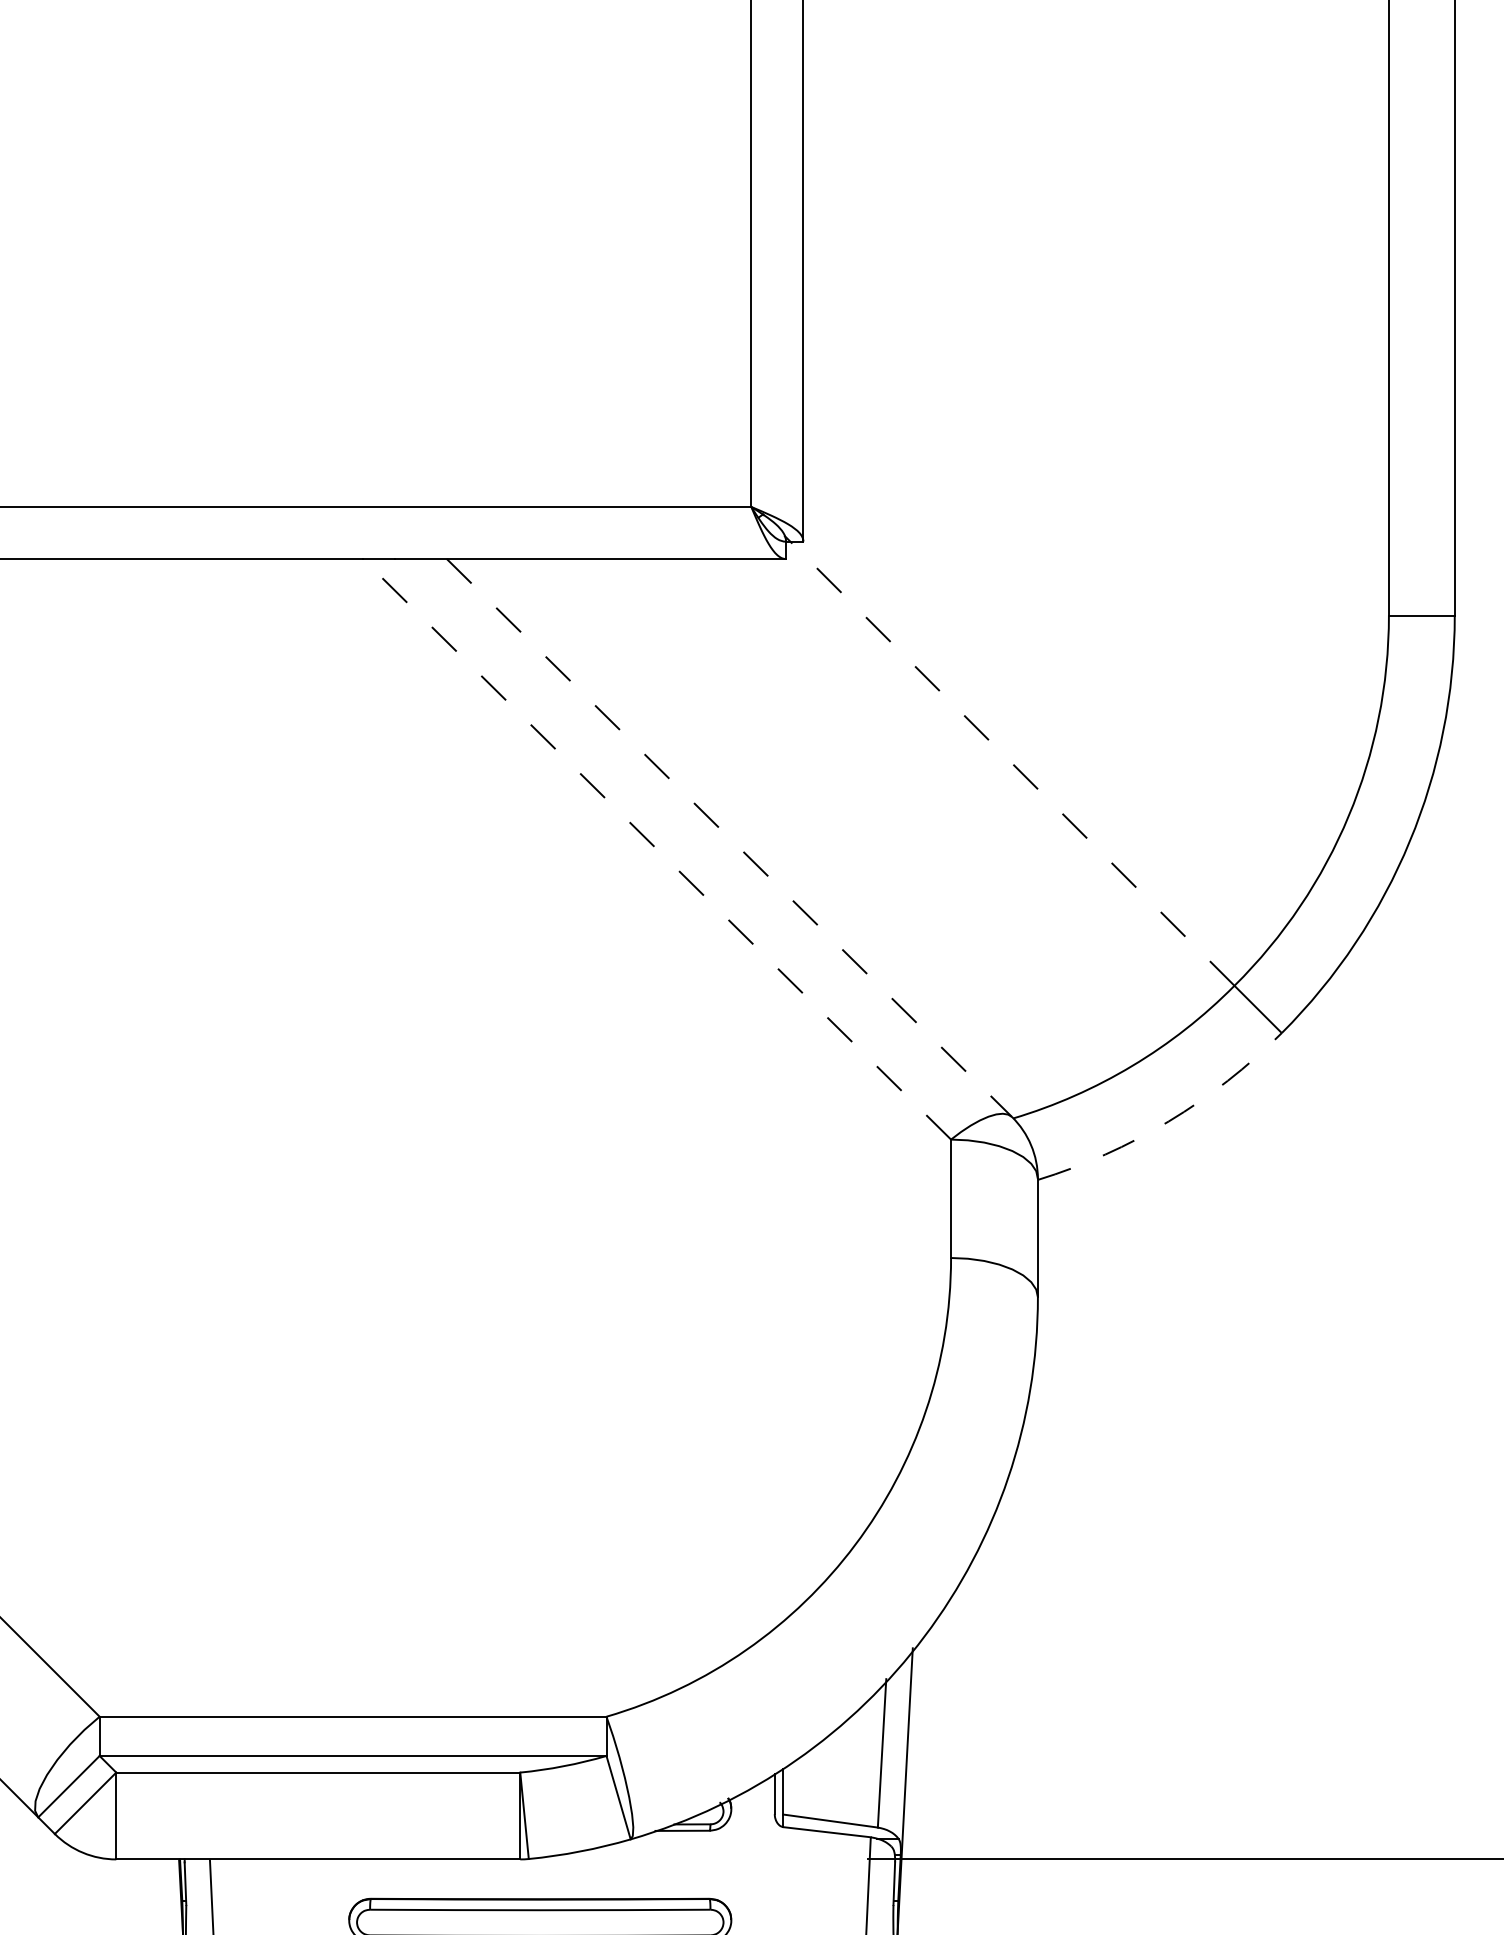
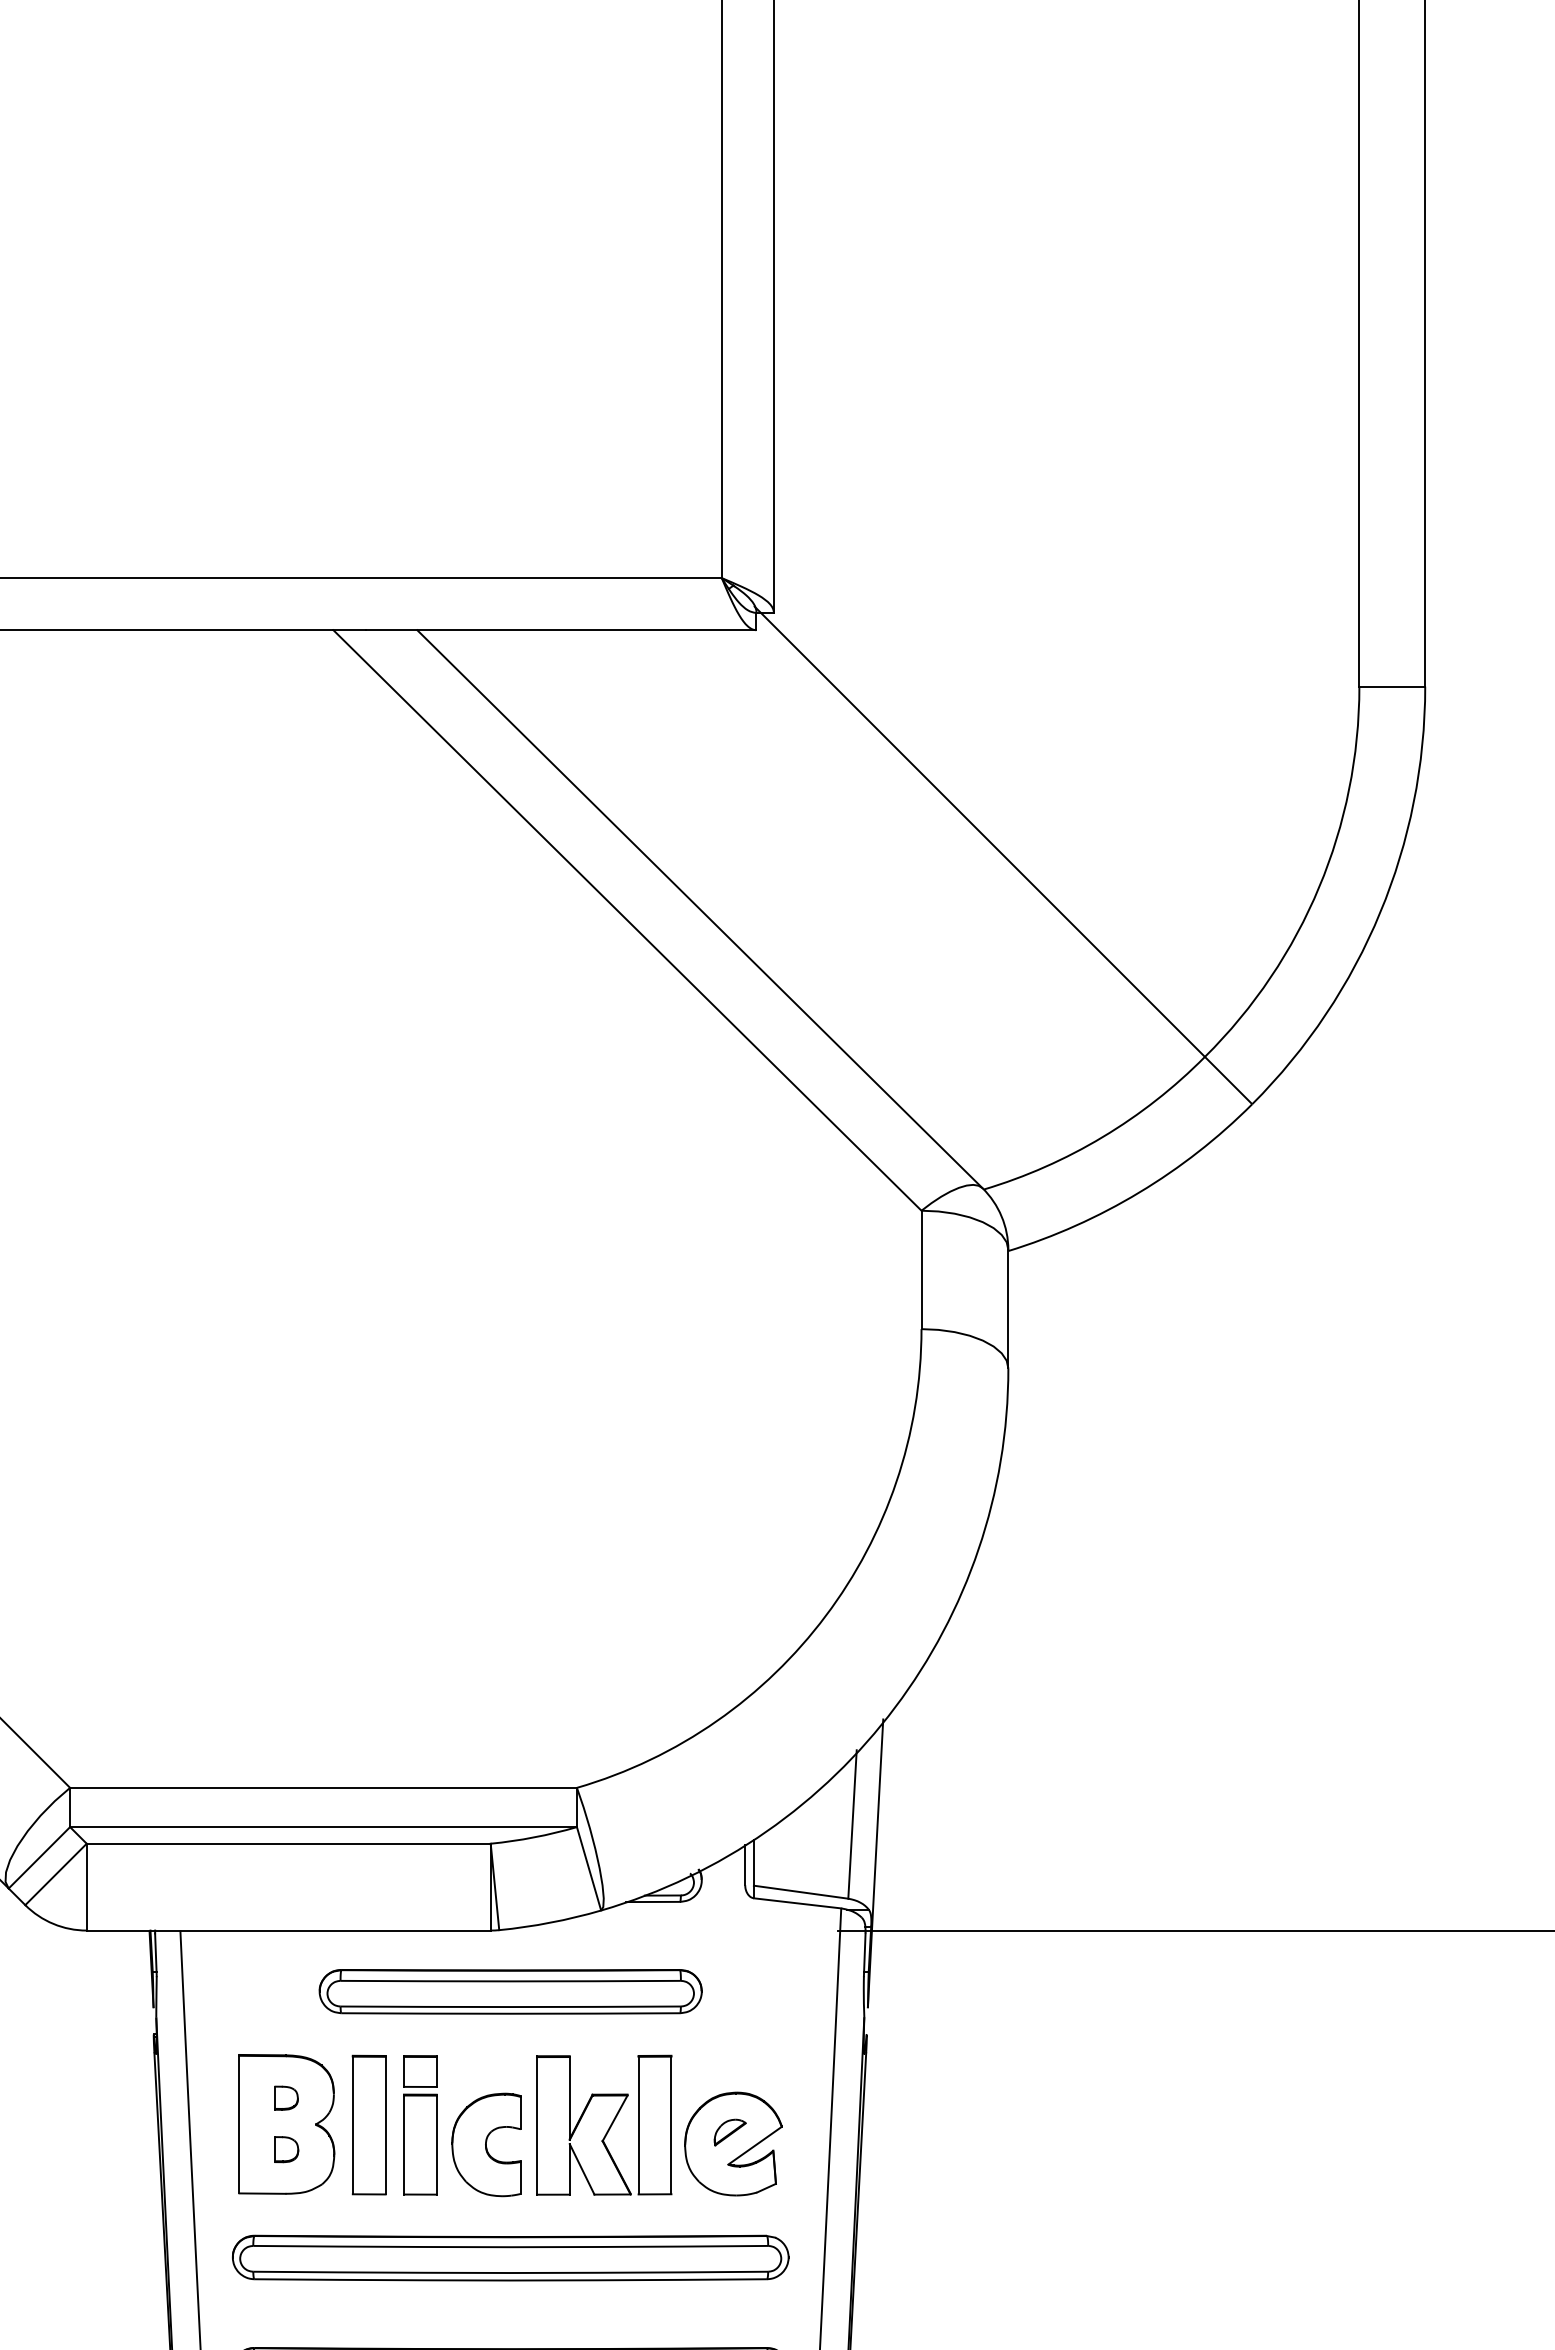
line: (1009, 760) -> (979, 831), dashed -> solid
line: (730, 838) -> (700, 909), dashed -> solid
line: (657, 849) -> (627, 920), dashed -> solid
arc: (1169, 1121) -> (1139, 1192), dashed -> solid

